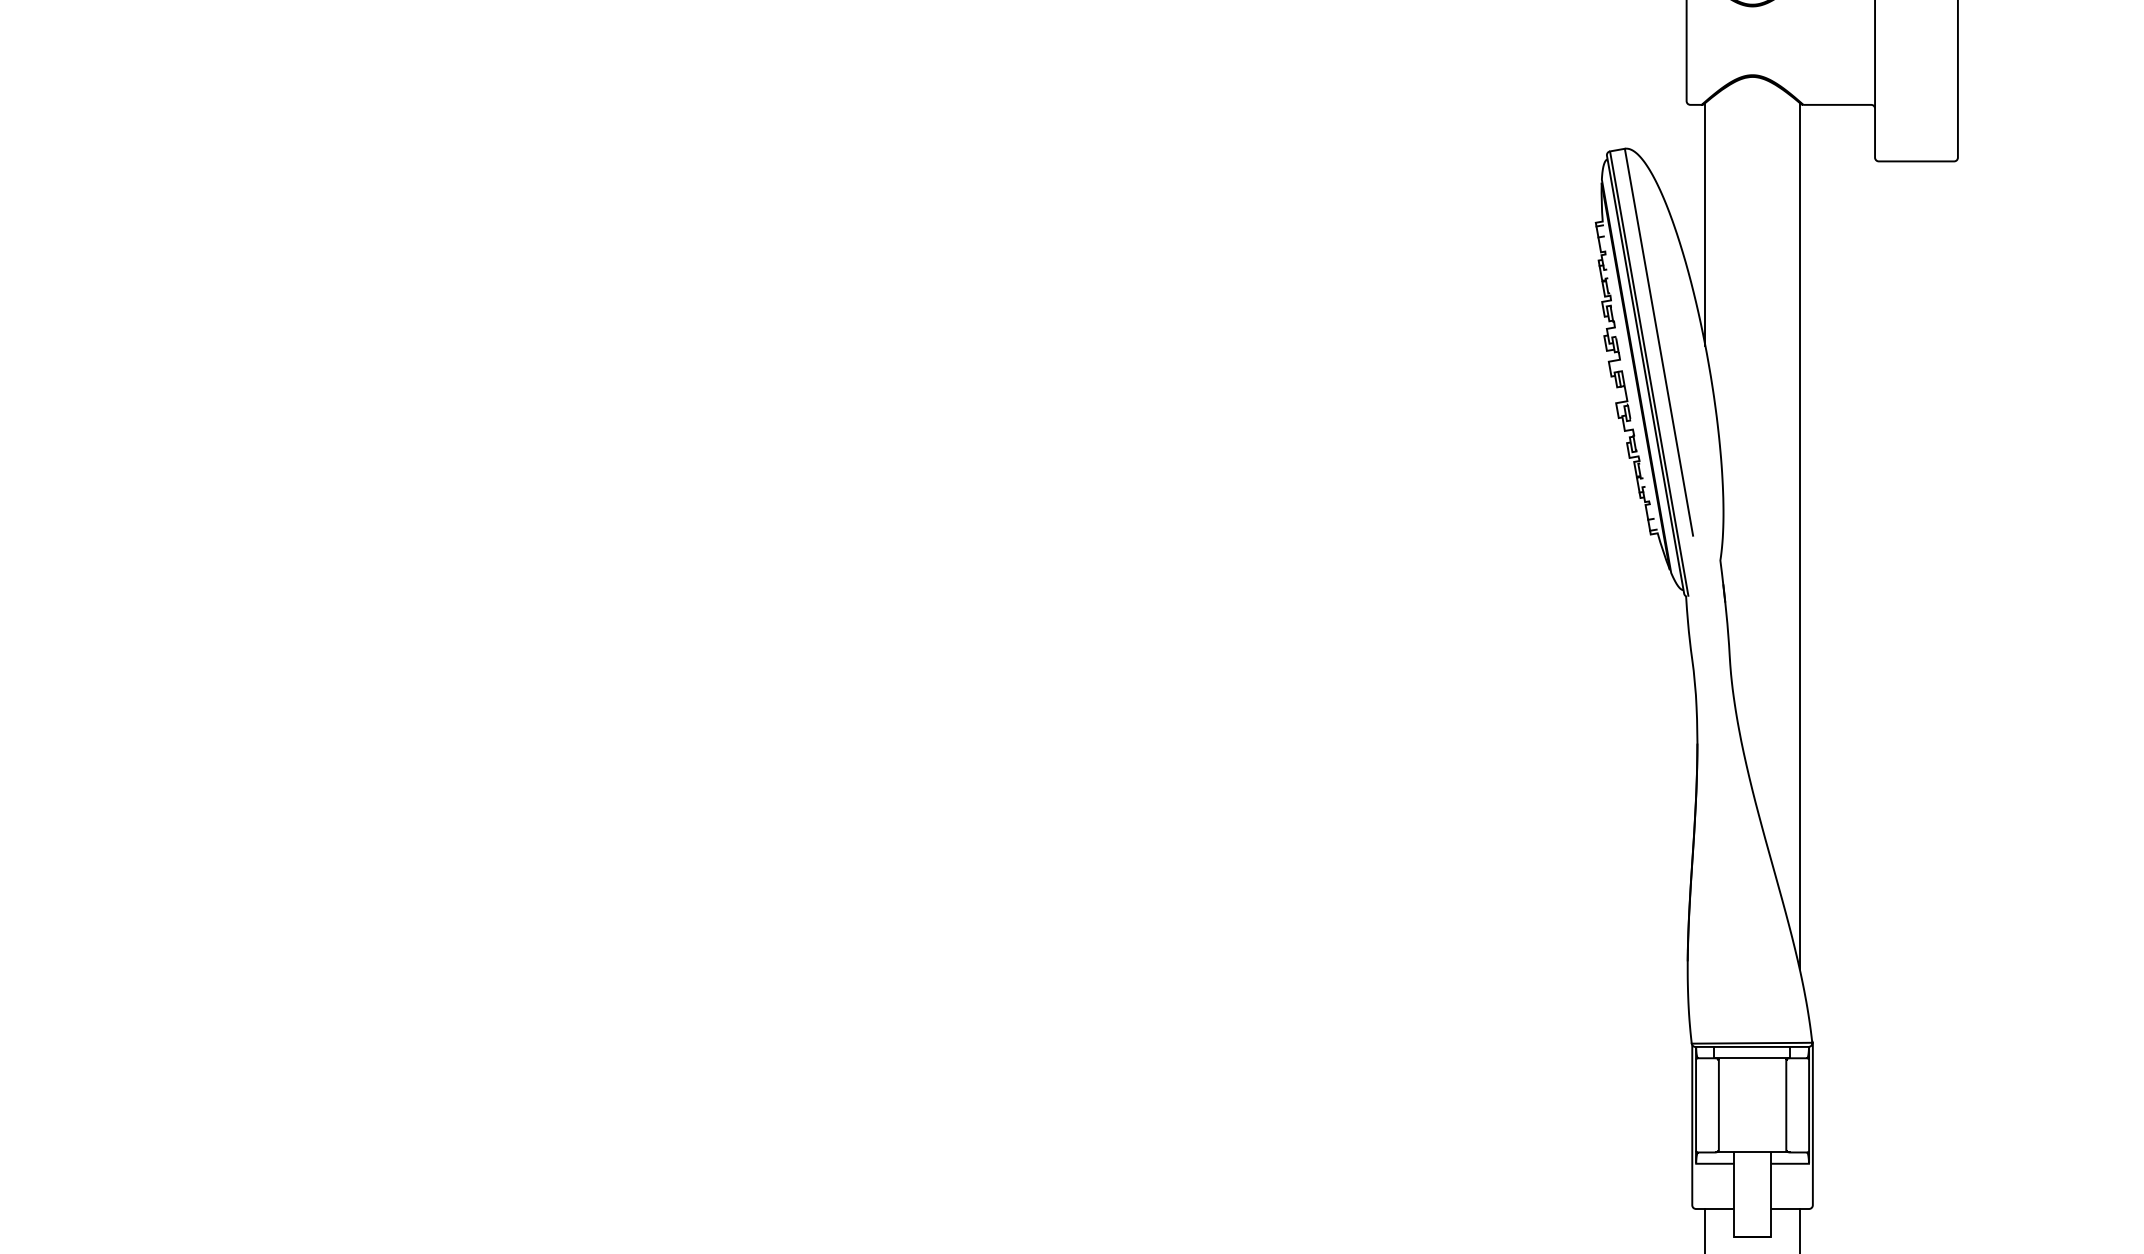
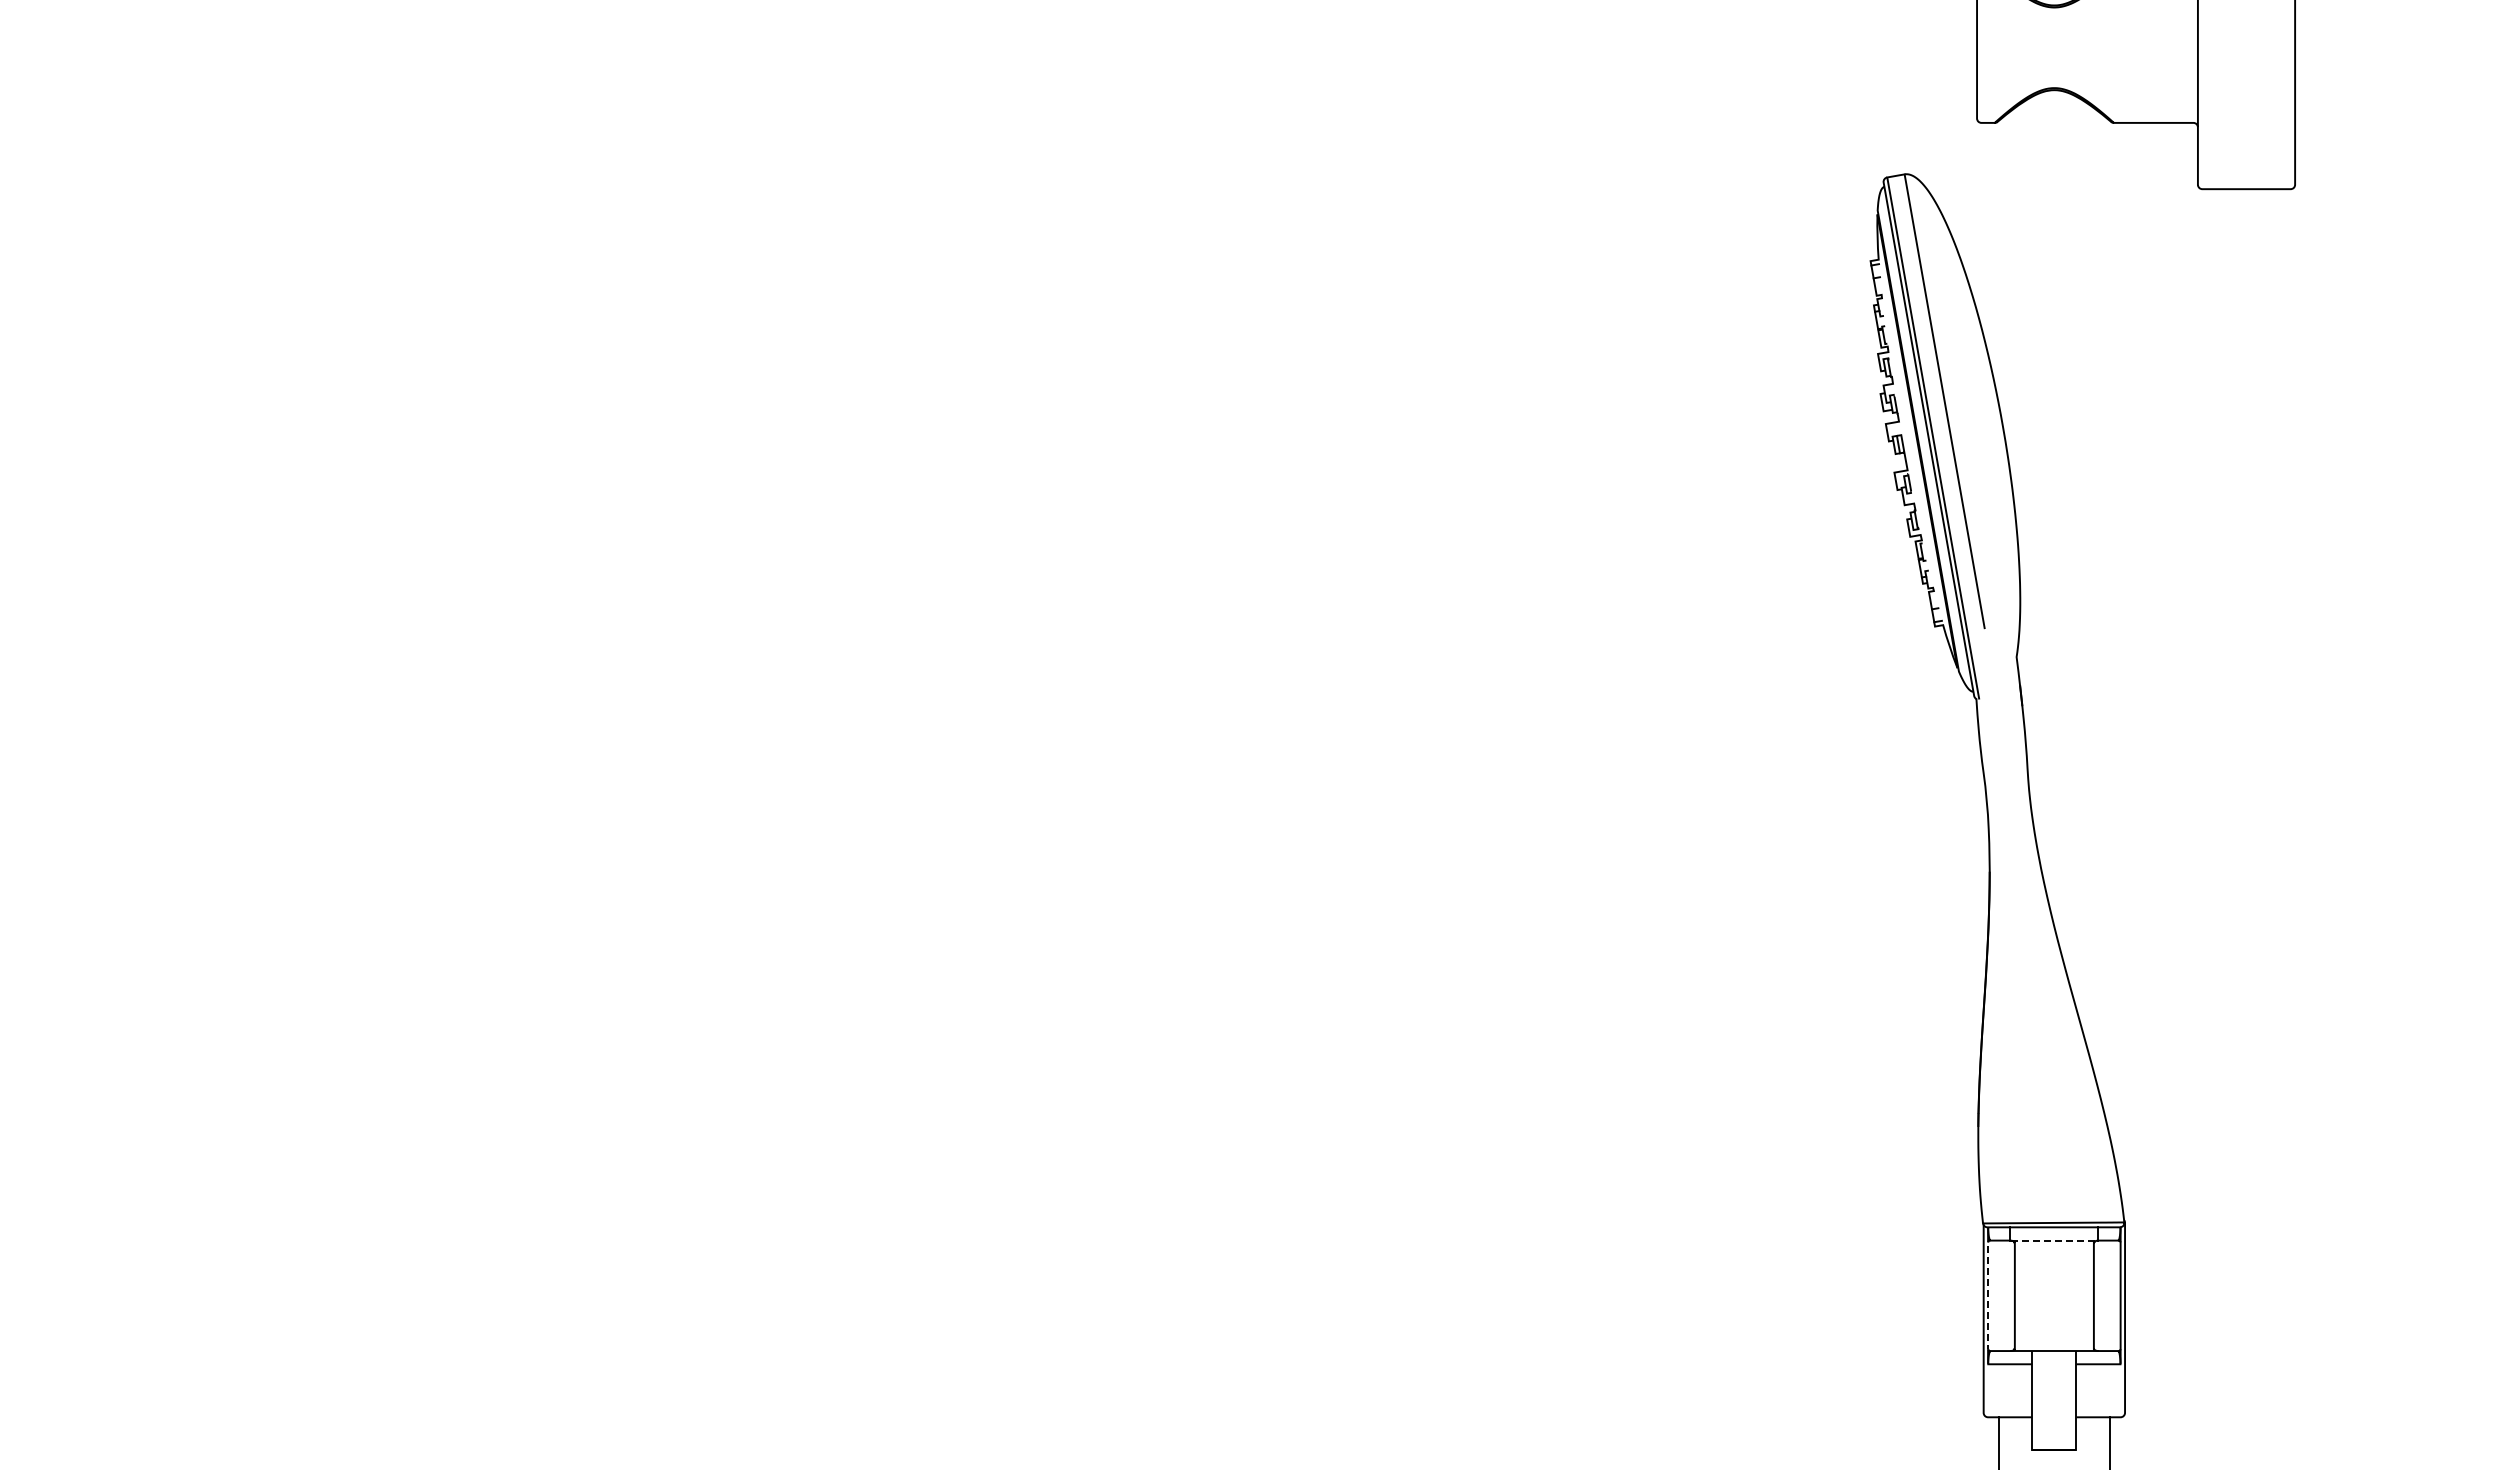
line: (1705, 223) -> (1999, 262), removed
line: (1799, 535) -> (2109, 627), removed
line: (1752, 1058) -> (2054, 1240), solid -> dashed
line: (1696, 1105) -> (1988, 1295), solid -> dashed

